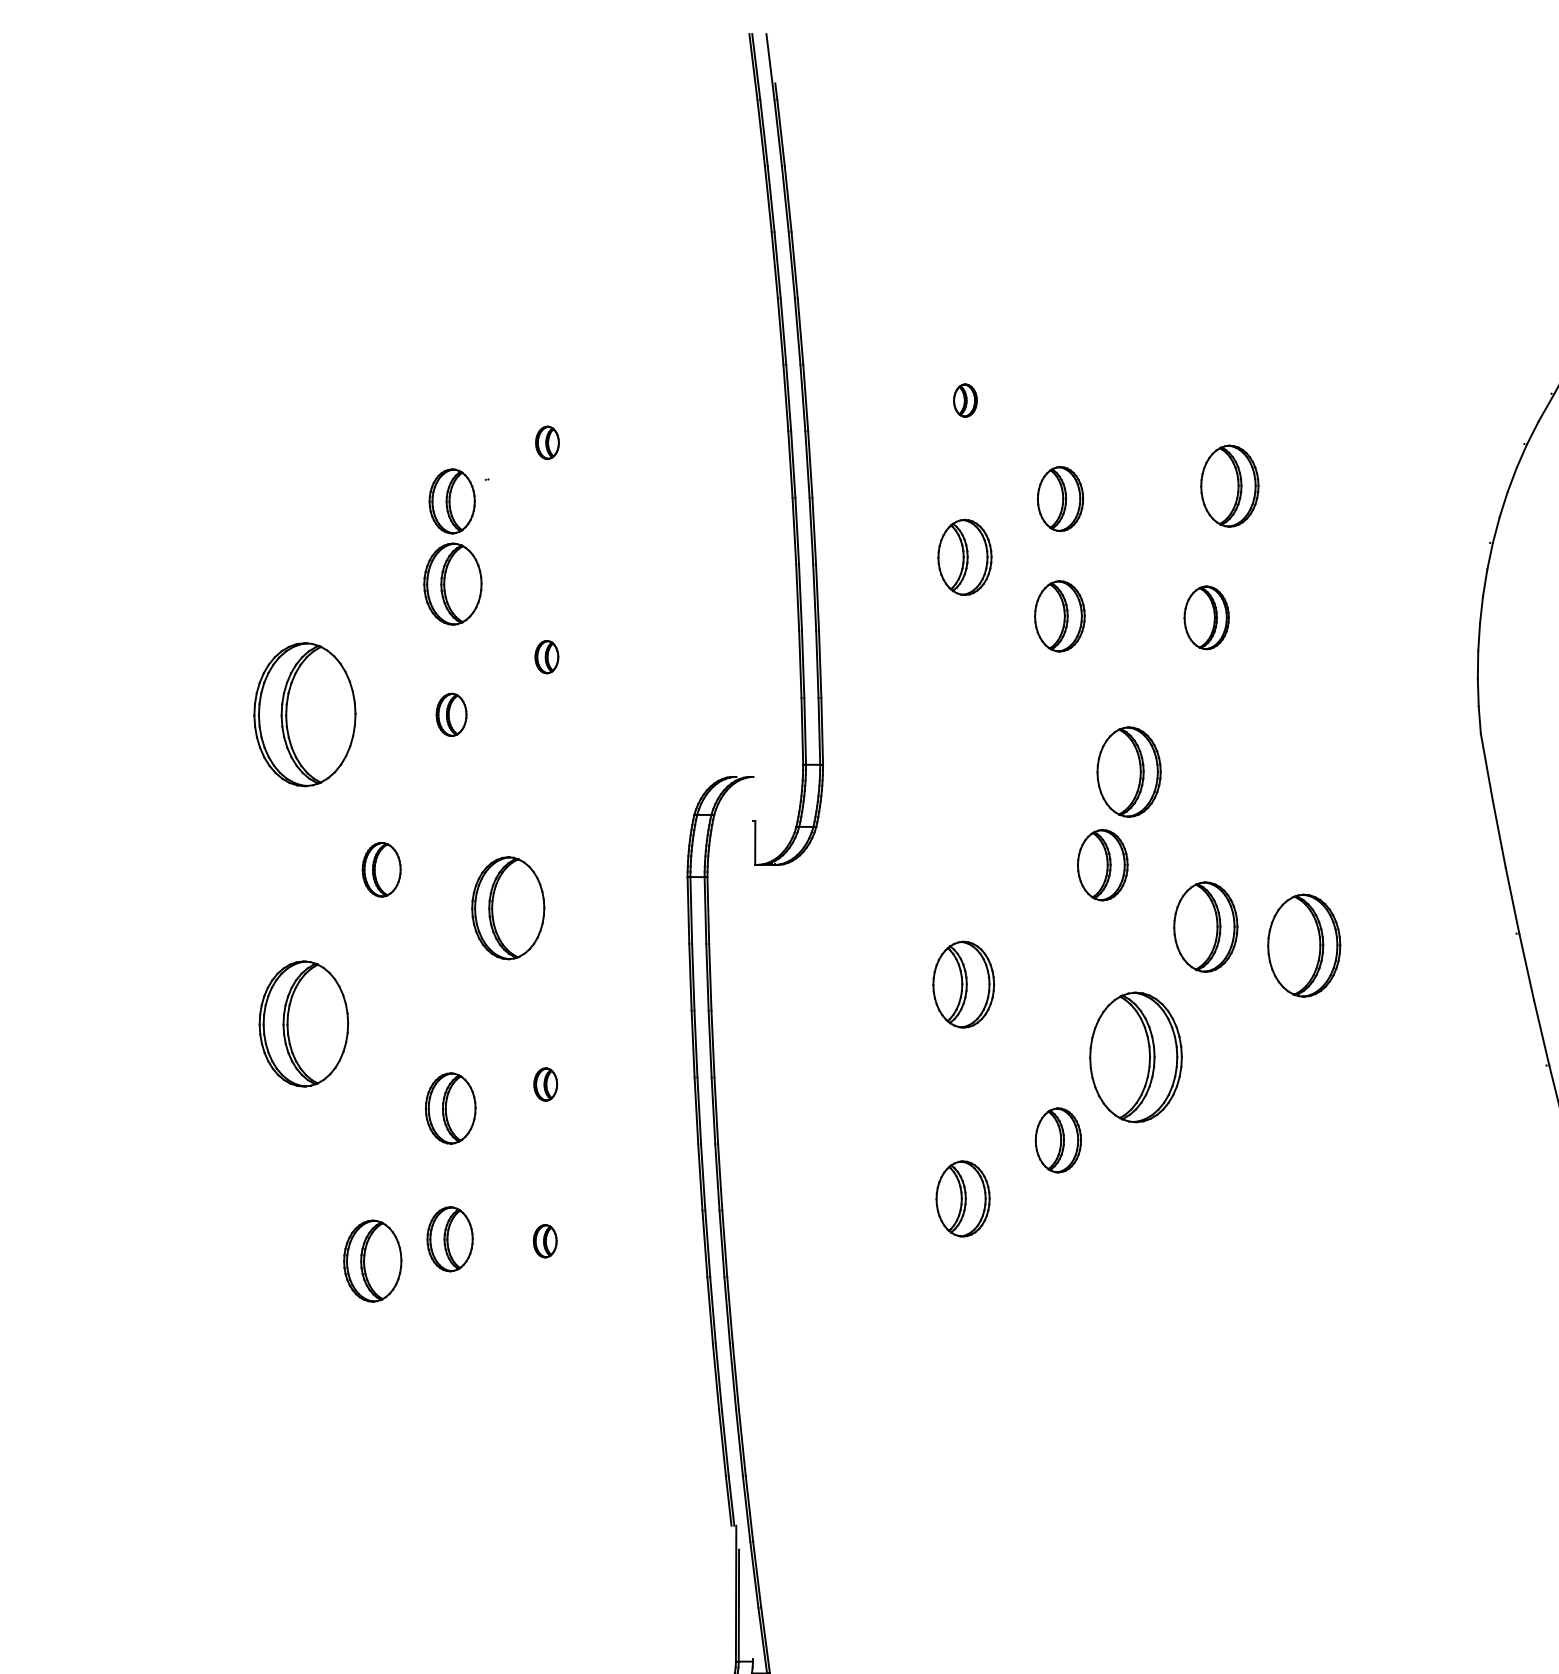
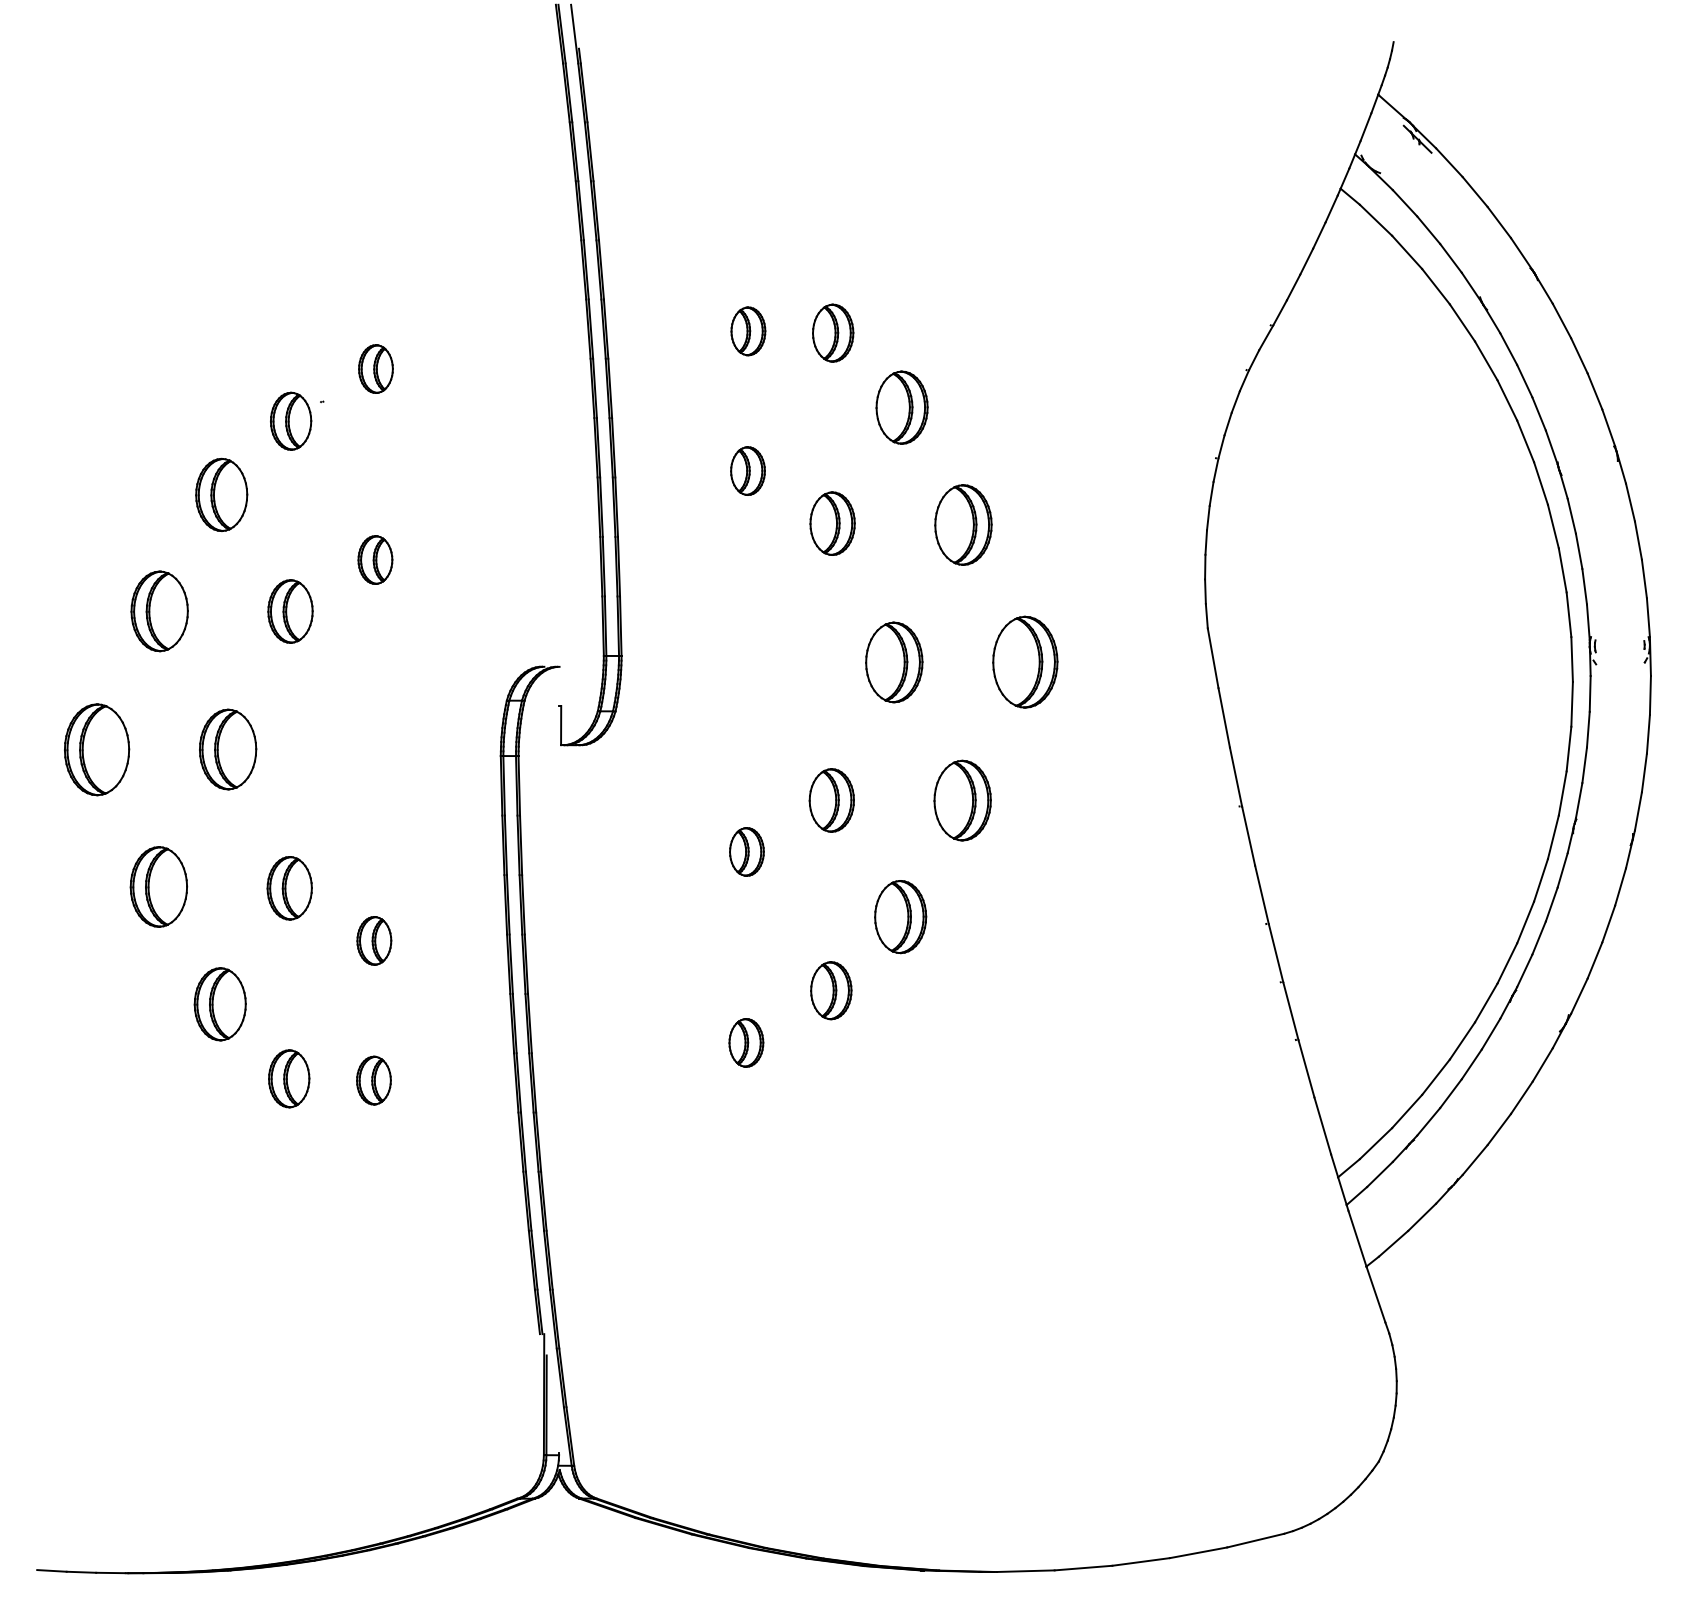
part: (965, 400) -> (748, 331), size x1.67
part: (546, 442) -> (375, 368), size x1.67
part: (1229, 485) -> (901, 407), moved
part: (1060, 498) -> (833, 332), moved
part: (964, 556) -> (747, 470), size x0.71
part: (452, 583) -> (221, 494), moved
part: (1206, 617) -> (963, 524), size x1.43
part: (546, 656) -> (375, 559), size x1.67
part: (304, 714) -> (159, 611), size x0.62
part: (451, 714) -> (290, 611), size x1.67
part: (1102, 865) -> (831, 800), moved
part: (382, 869) -> (228, 749), size x1.67
part: (508, 907) -> (97, 749), moved
part: (1304, 944) -> (1025, 661), moved
part: (963, 984) -> (746, 851), size x0.62
part: (303, 1023) -> (158, 886), size x0.71
part: (1136, 1058) -> (900, 917), size x0.62
part: (545, 1084) -> (374, 940), size x1.67
part: (450, 1108) -> (289, 888), moved
part: (963, 1198) -> (746, 1042), size x0.71
part: (544, 1241) -> (373, 1080), size x1.67
part: (371, 1261) -> (219, 1004), moved

